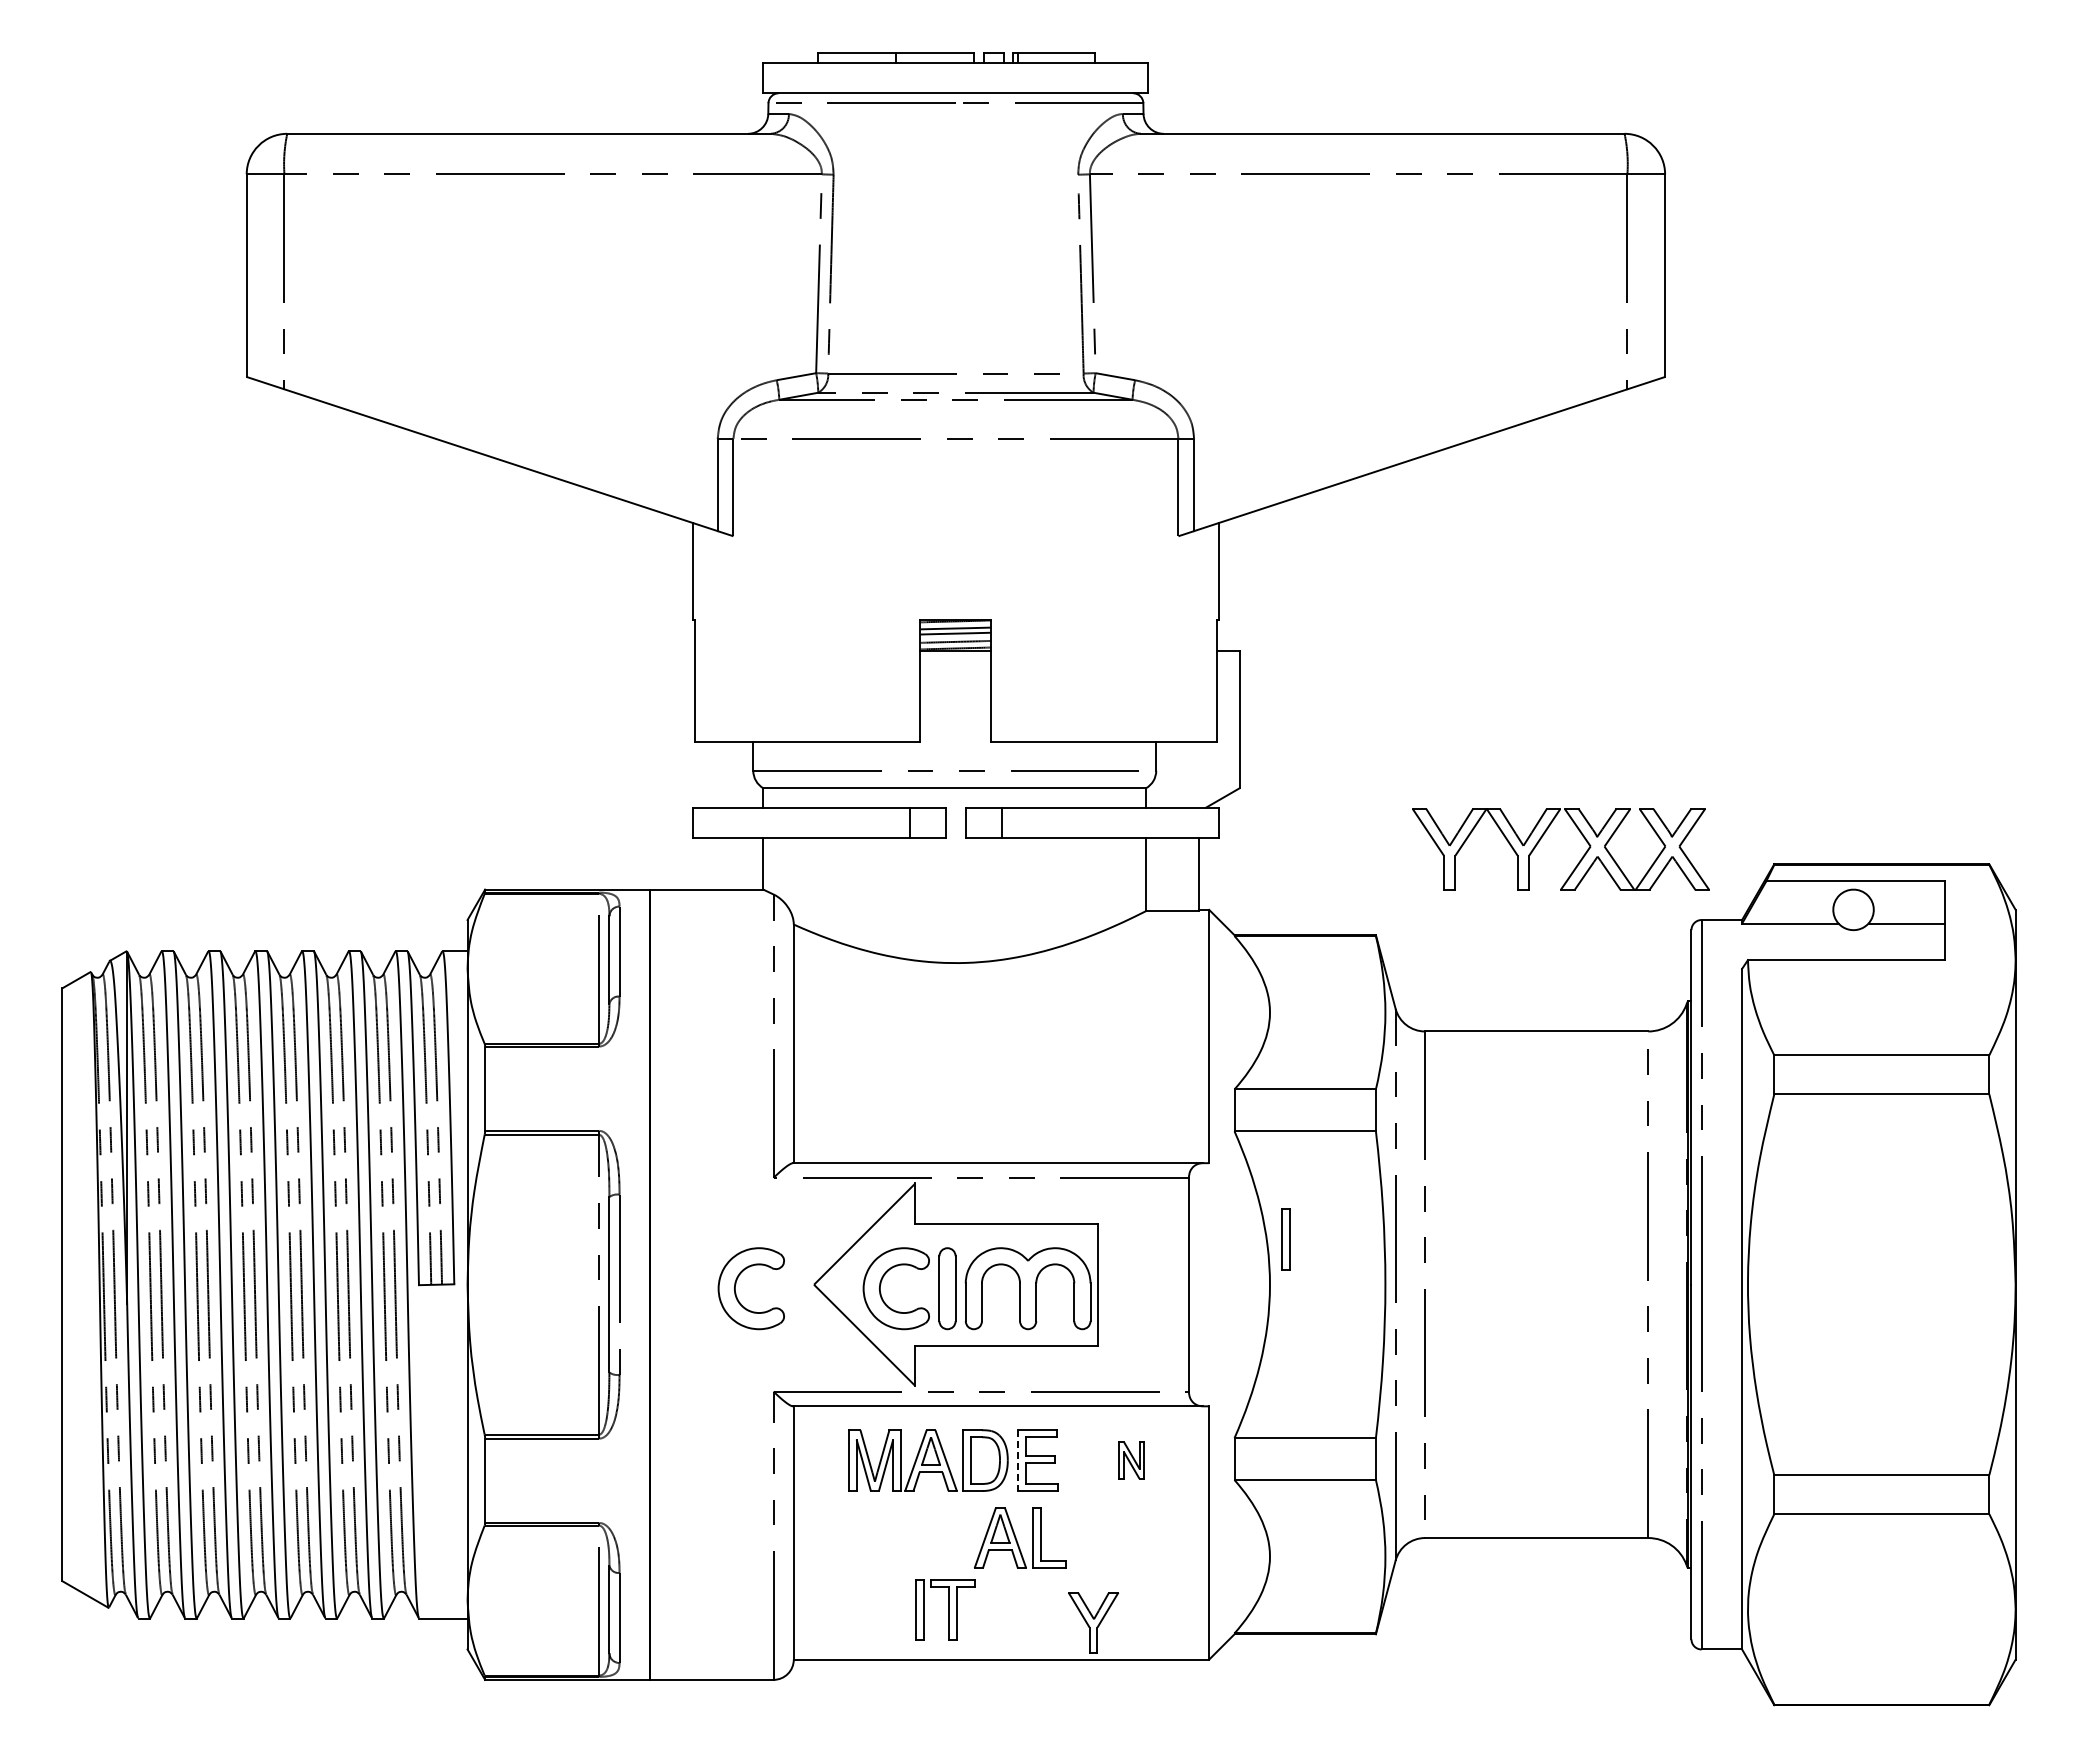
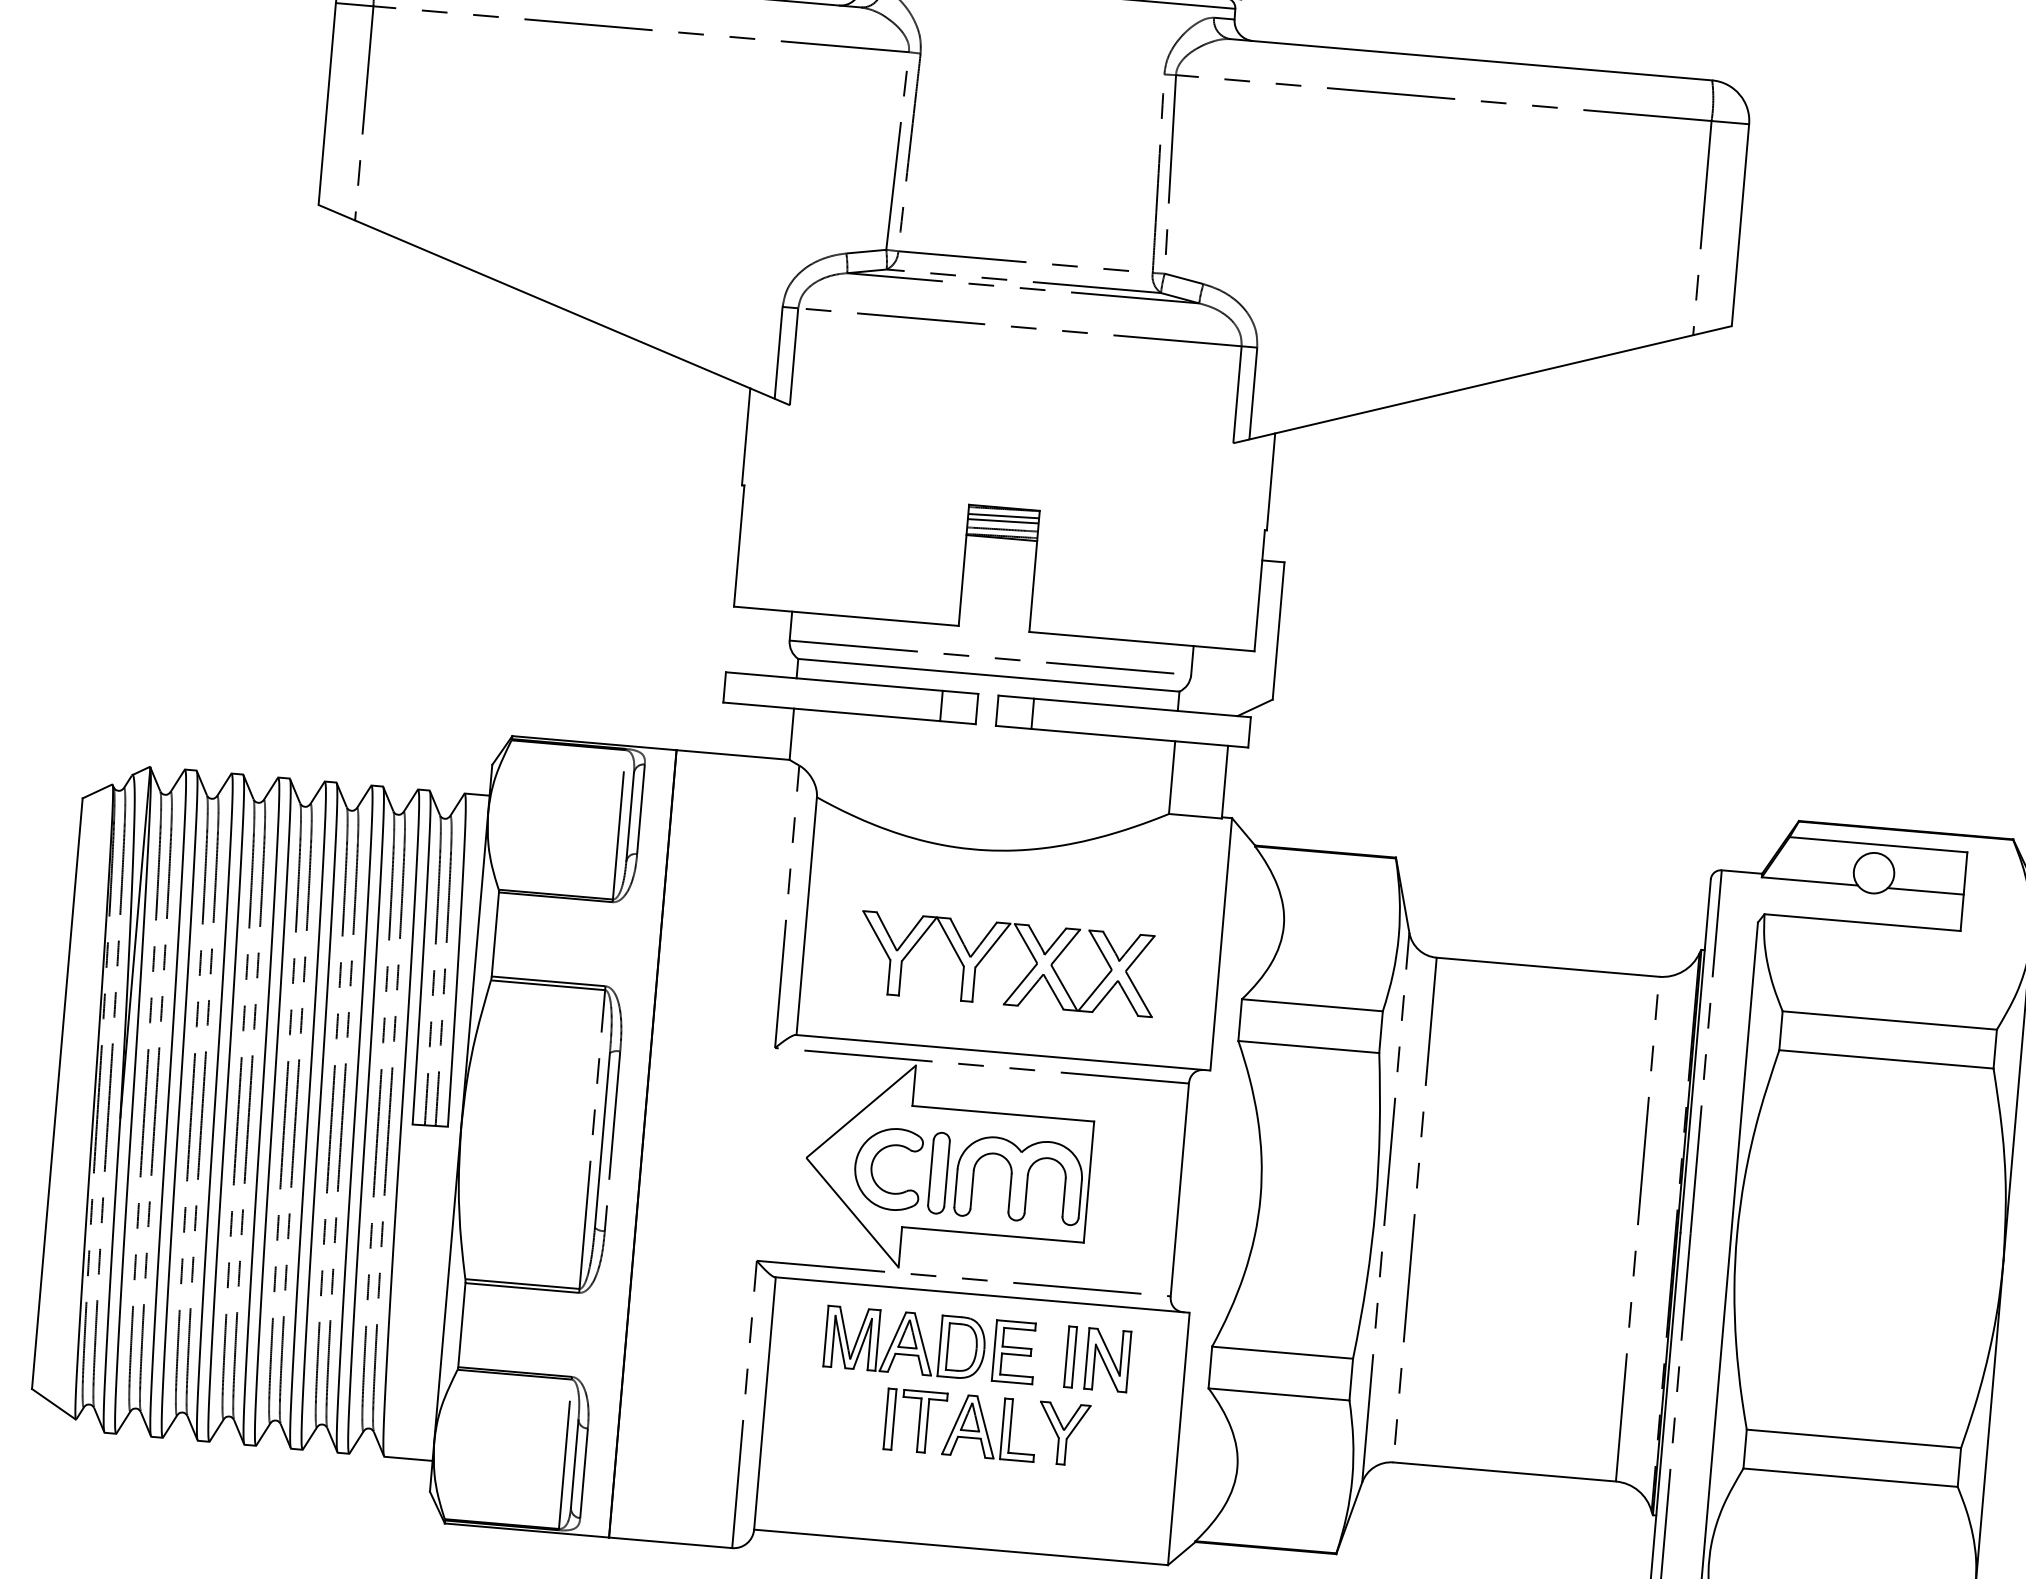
part: (1543, 836) -> (991, 949), moved
part: (1285, 1239) -> (1069, 1356), moved
part: (736, 1284) -> (729, 1151), removed
part: (1131, 1460) -> (1107, 1360), size x1.67
line: (1017, 1461) -> (993, 1351), dashed -> solid
part: (945, 1609) -> (915, 1420), moved
part: (1093, 1622) -> (1063, 1433), moved

